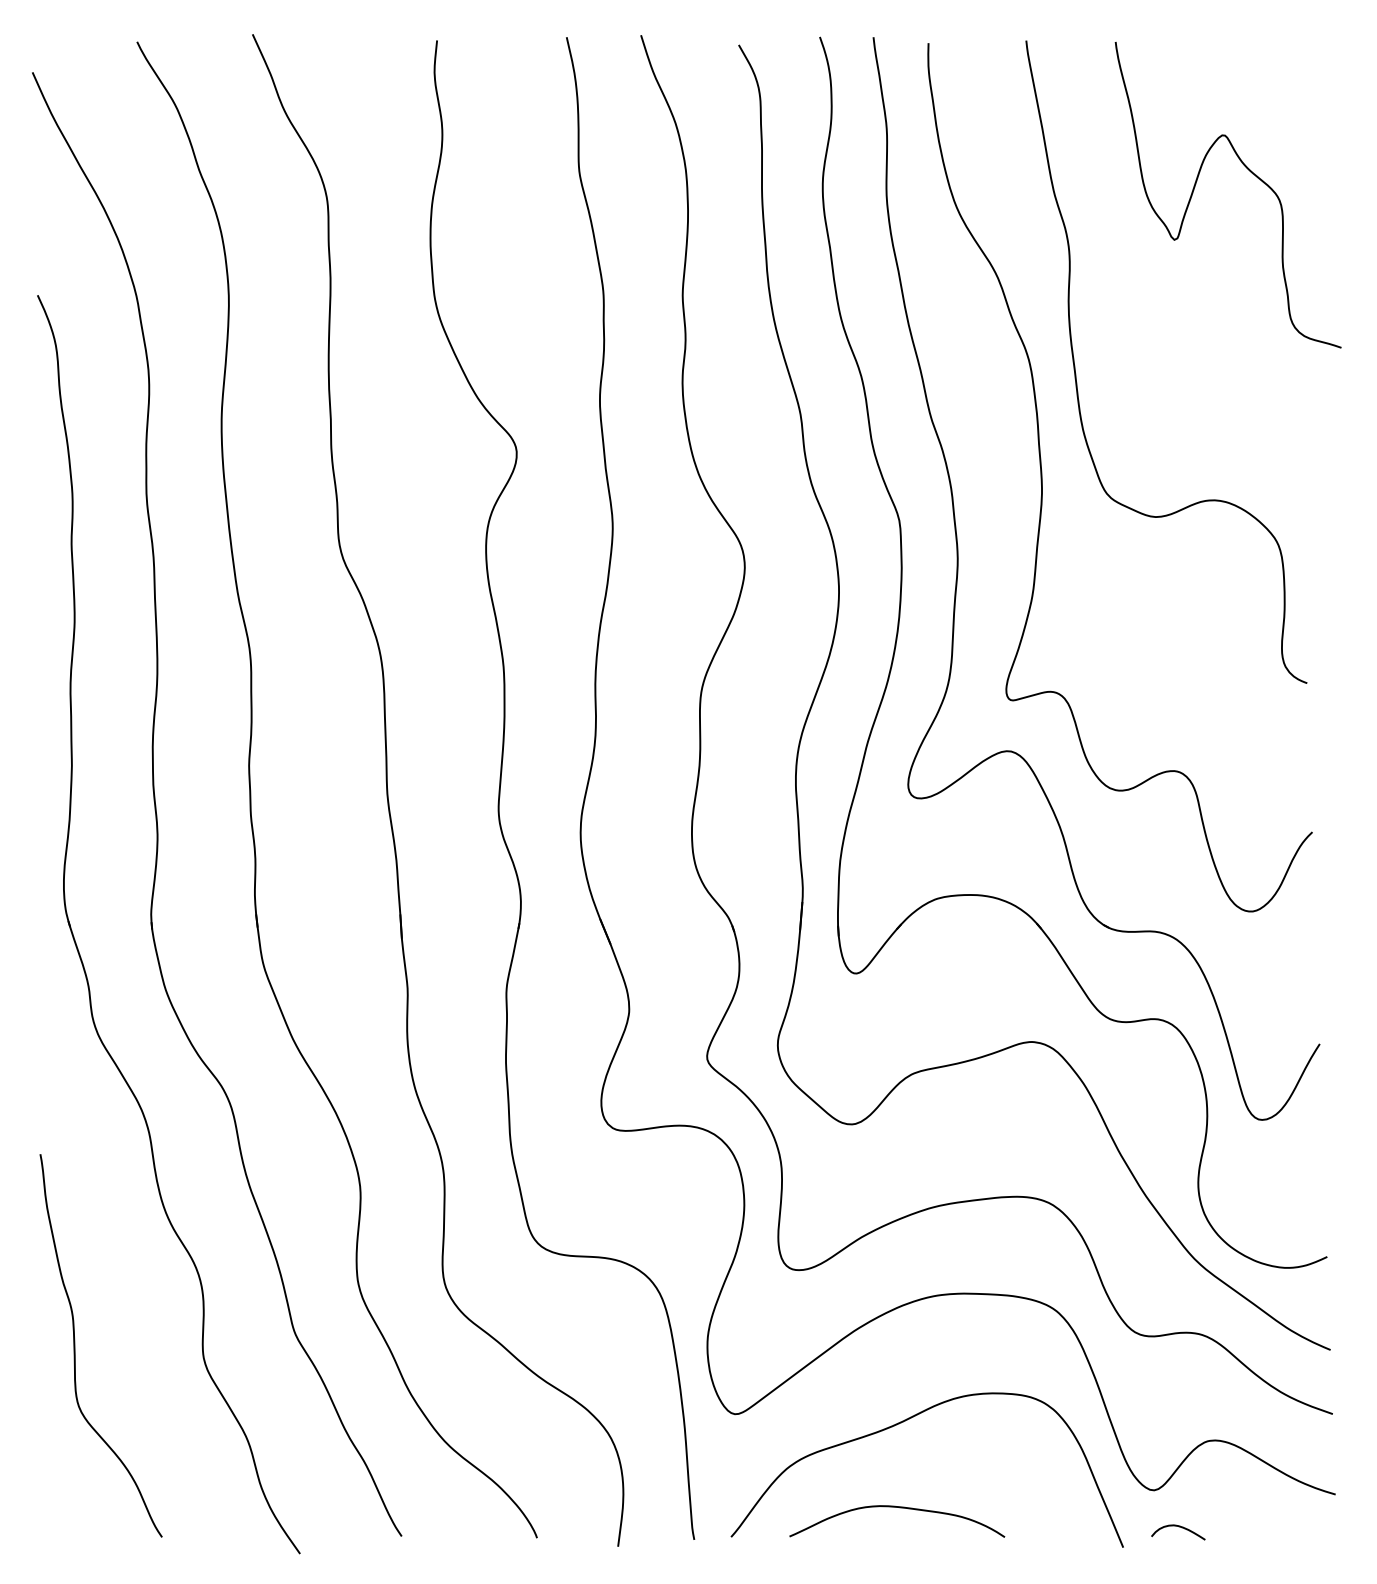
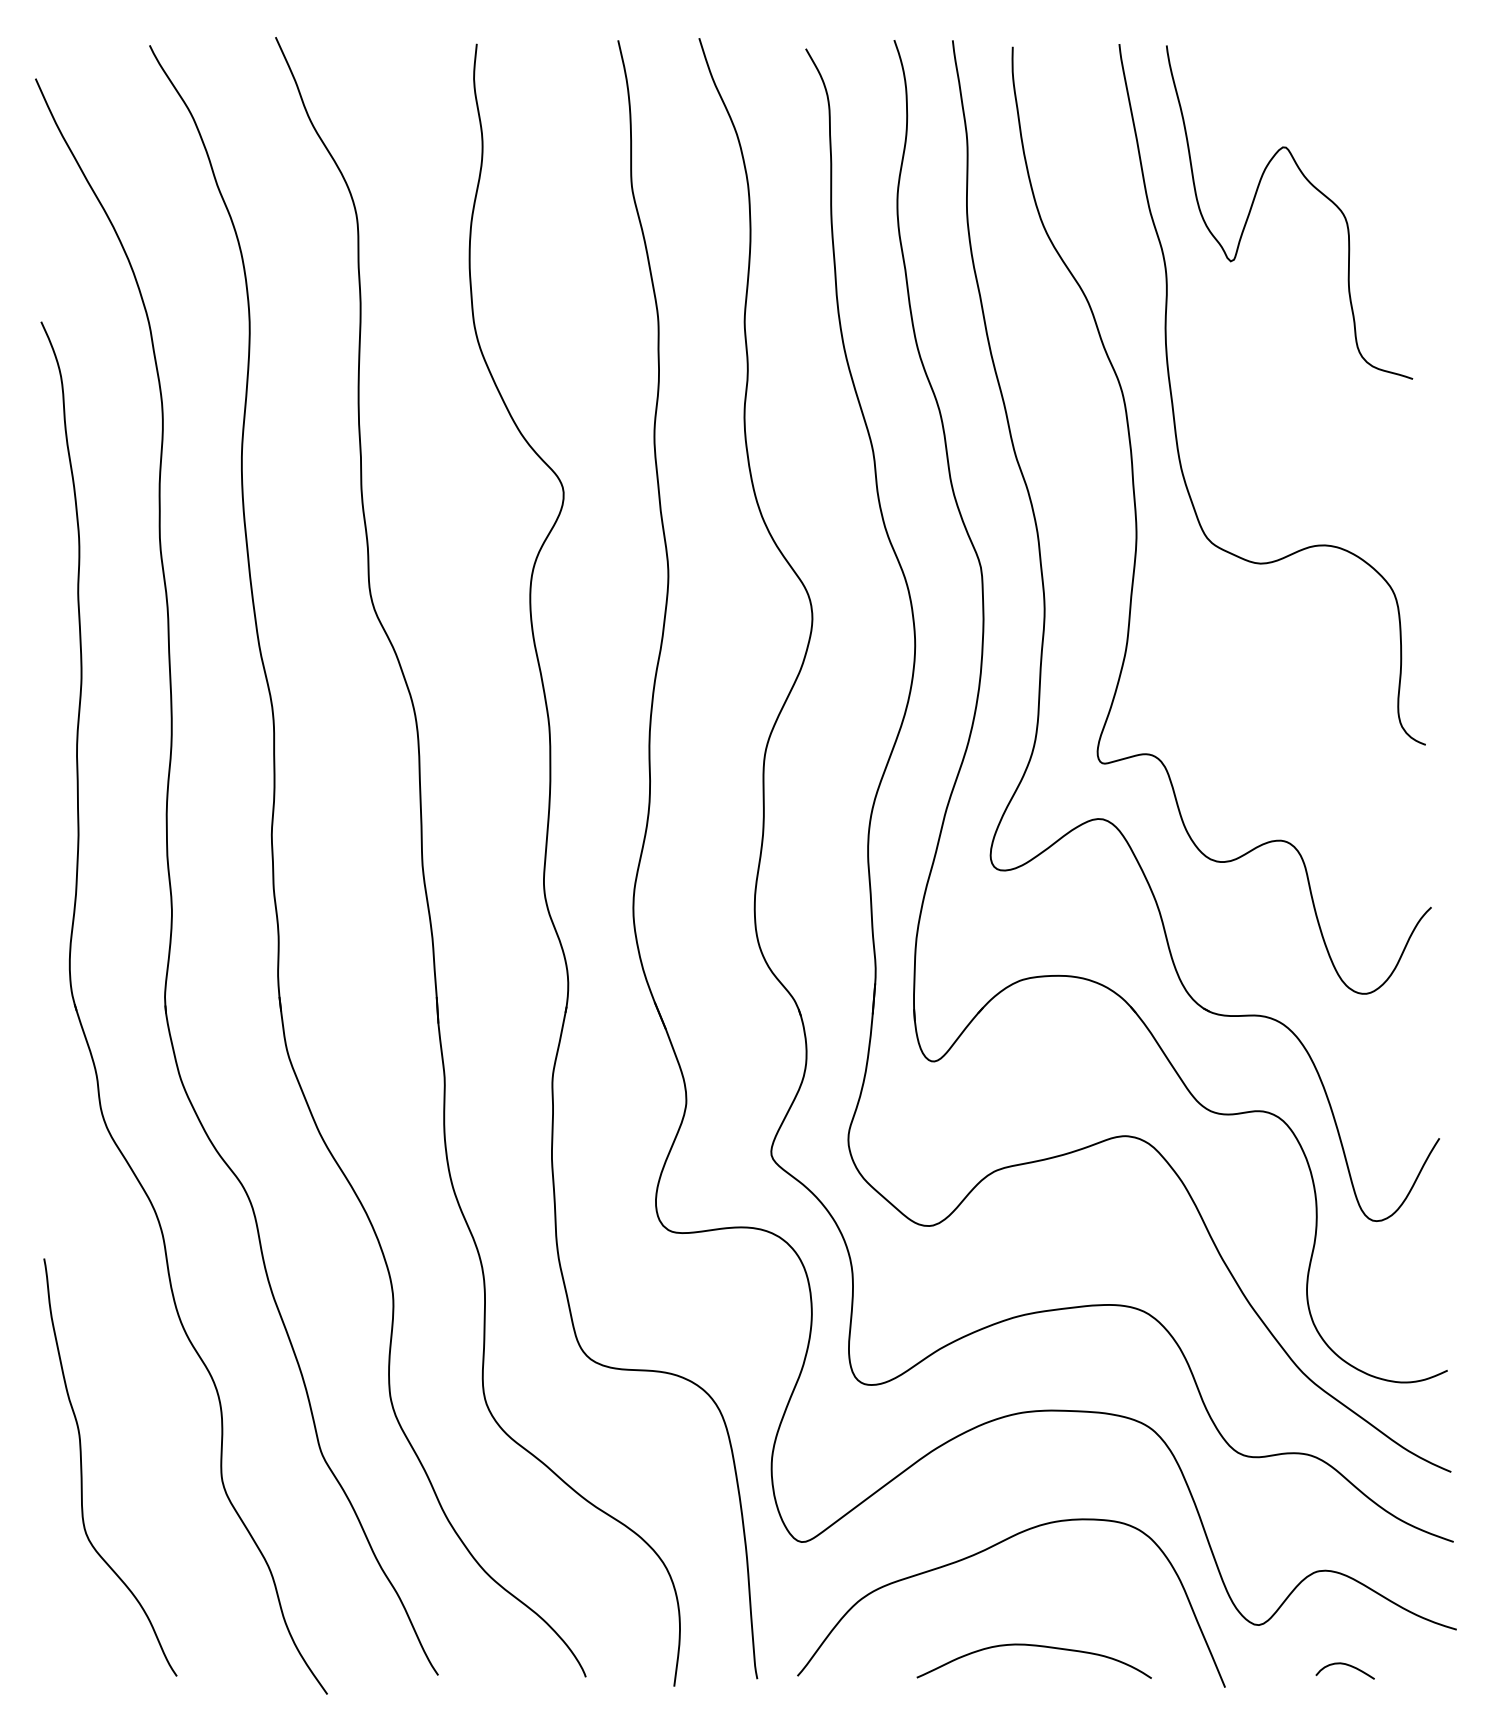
curve: (1250, 172) -> (1313, 187), moved
curve: (899, 1508) -> (1036, 1647), moved
curve: (1179, 1527) -> (1346, 1665), moved

